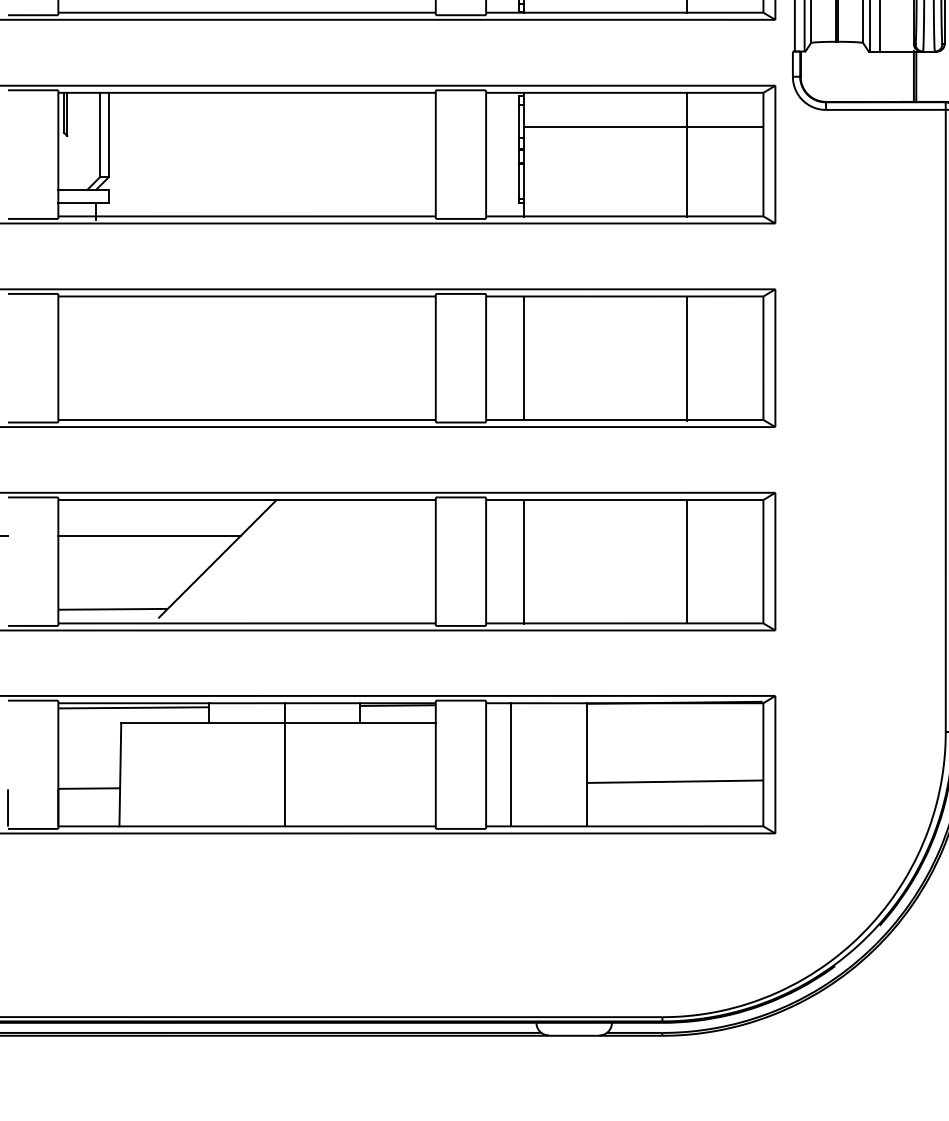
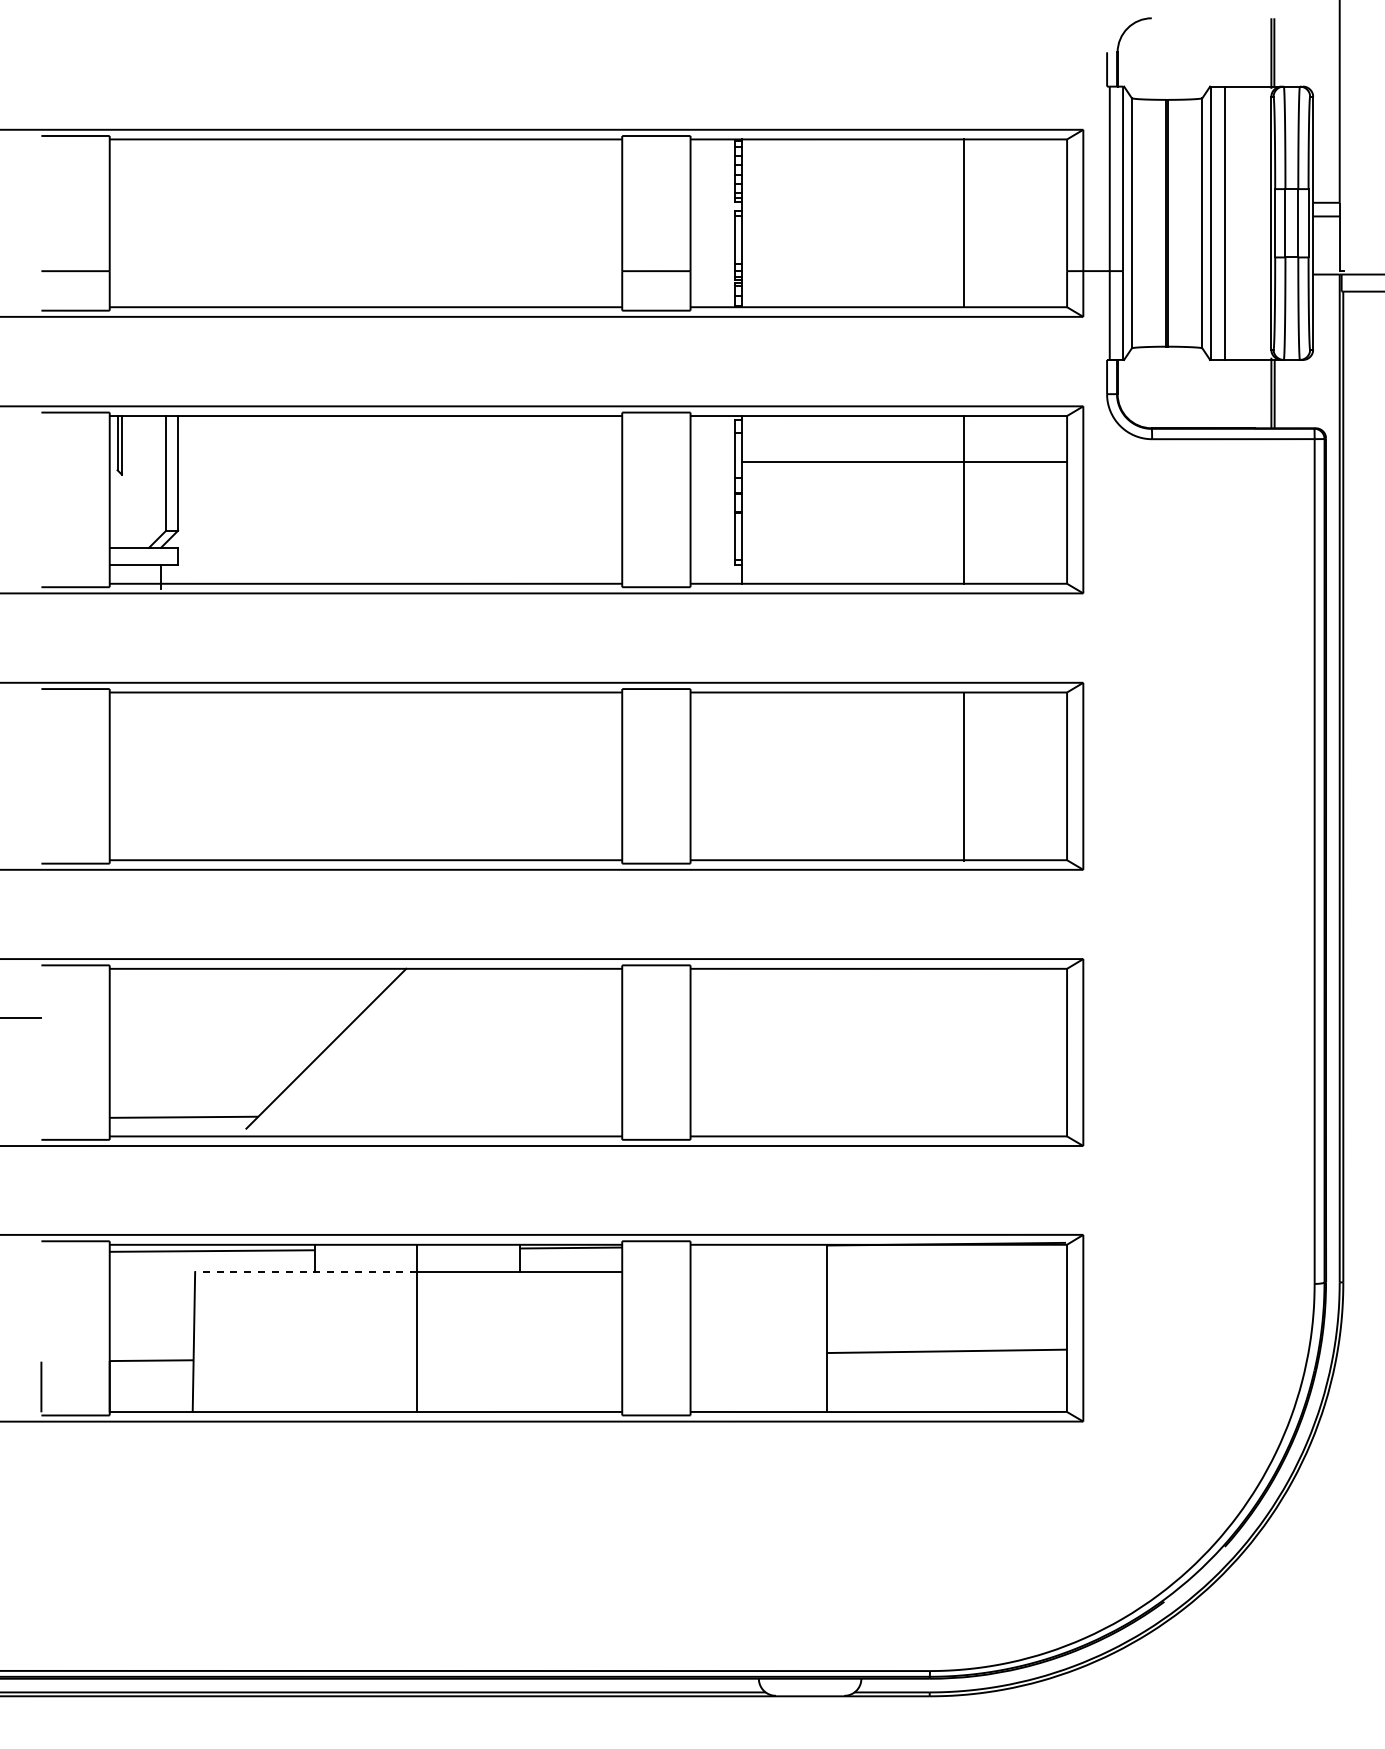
line: (523, 358) -> (741, 776), removed
line: (149, 535) -> (233, 1017), removed
line: (523, 562) -> (741, 1053), removed
line: (687, 562) -> (963, 1053), removed
line: (202, 723) -> (305, 1272), solid -> dashed
line: (511, 764) -> (724, 1327), removed

